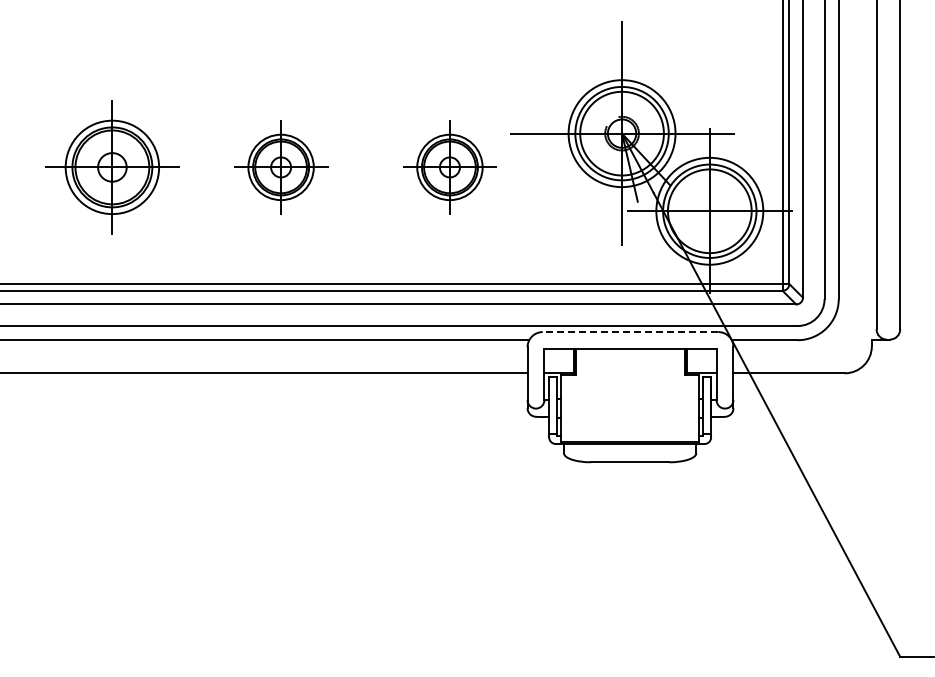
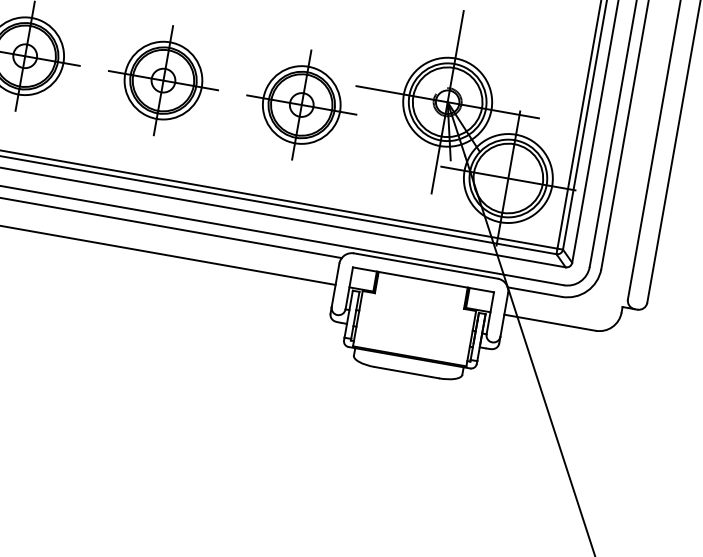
part: (280, 167) -> (162, 80), size x1.43
part: (449, 167) -> (301, 105), size x1.43
line: (630, 332) -> (425, 266), dashed -> solid

